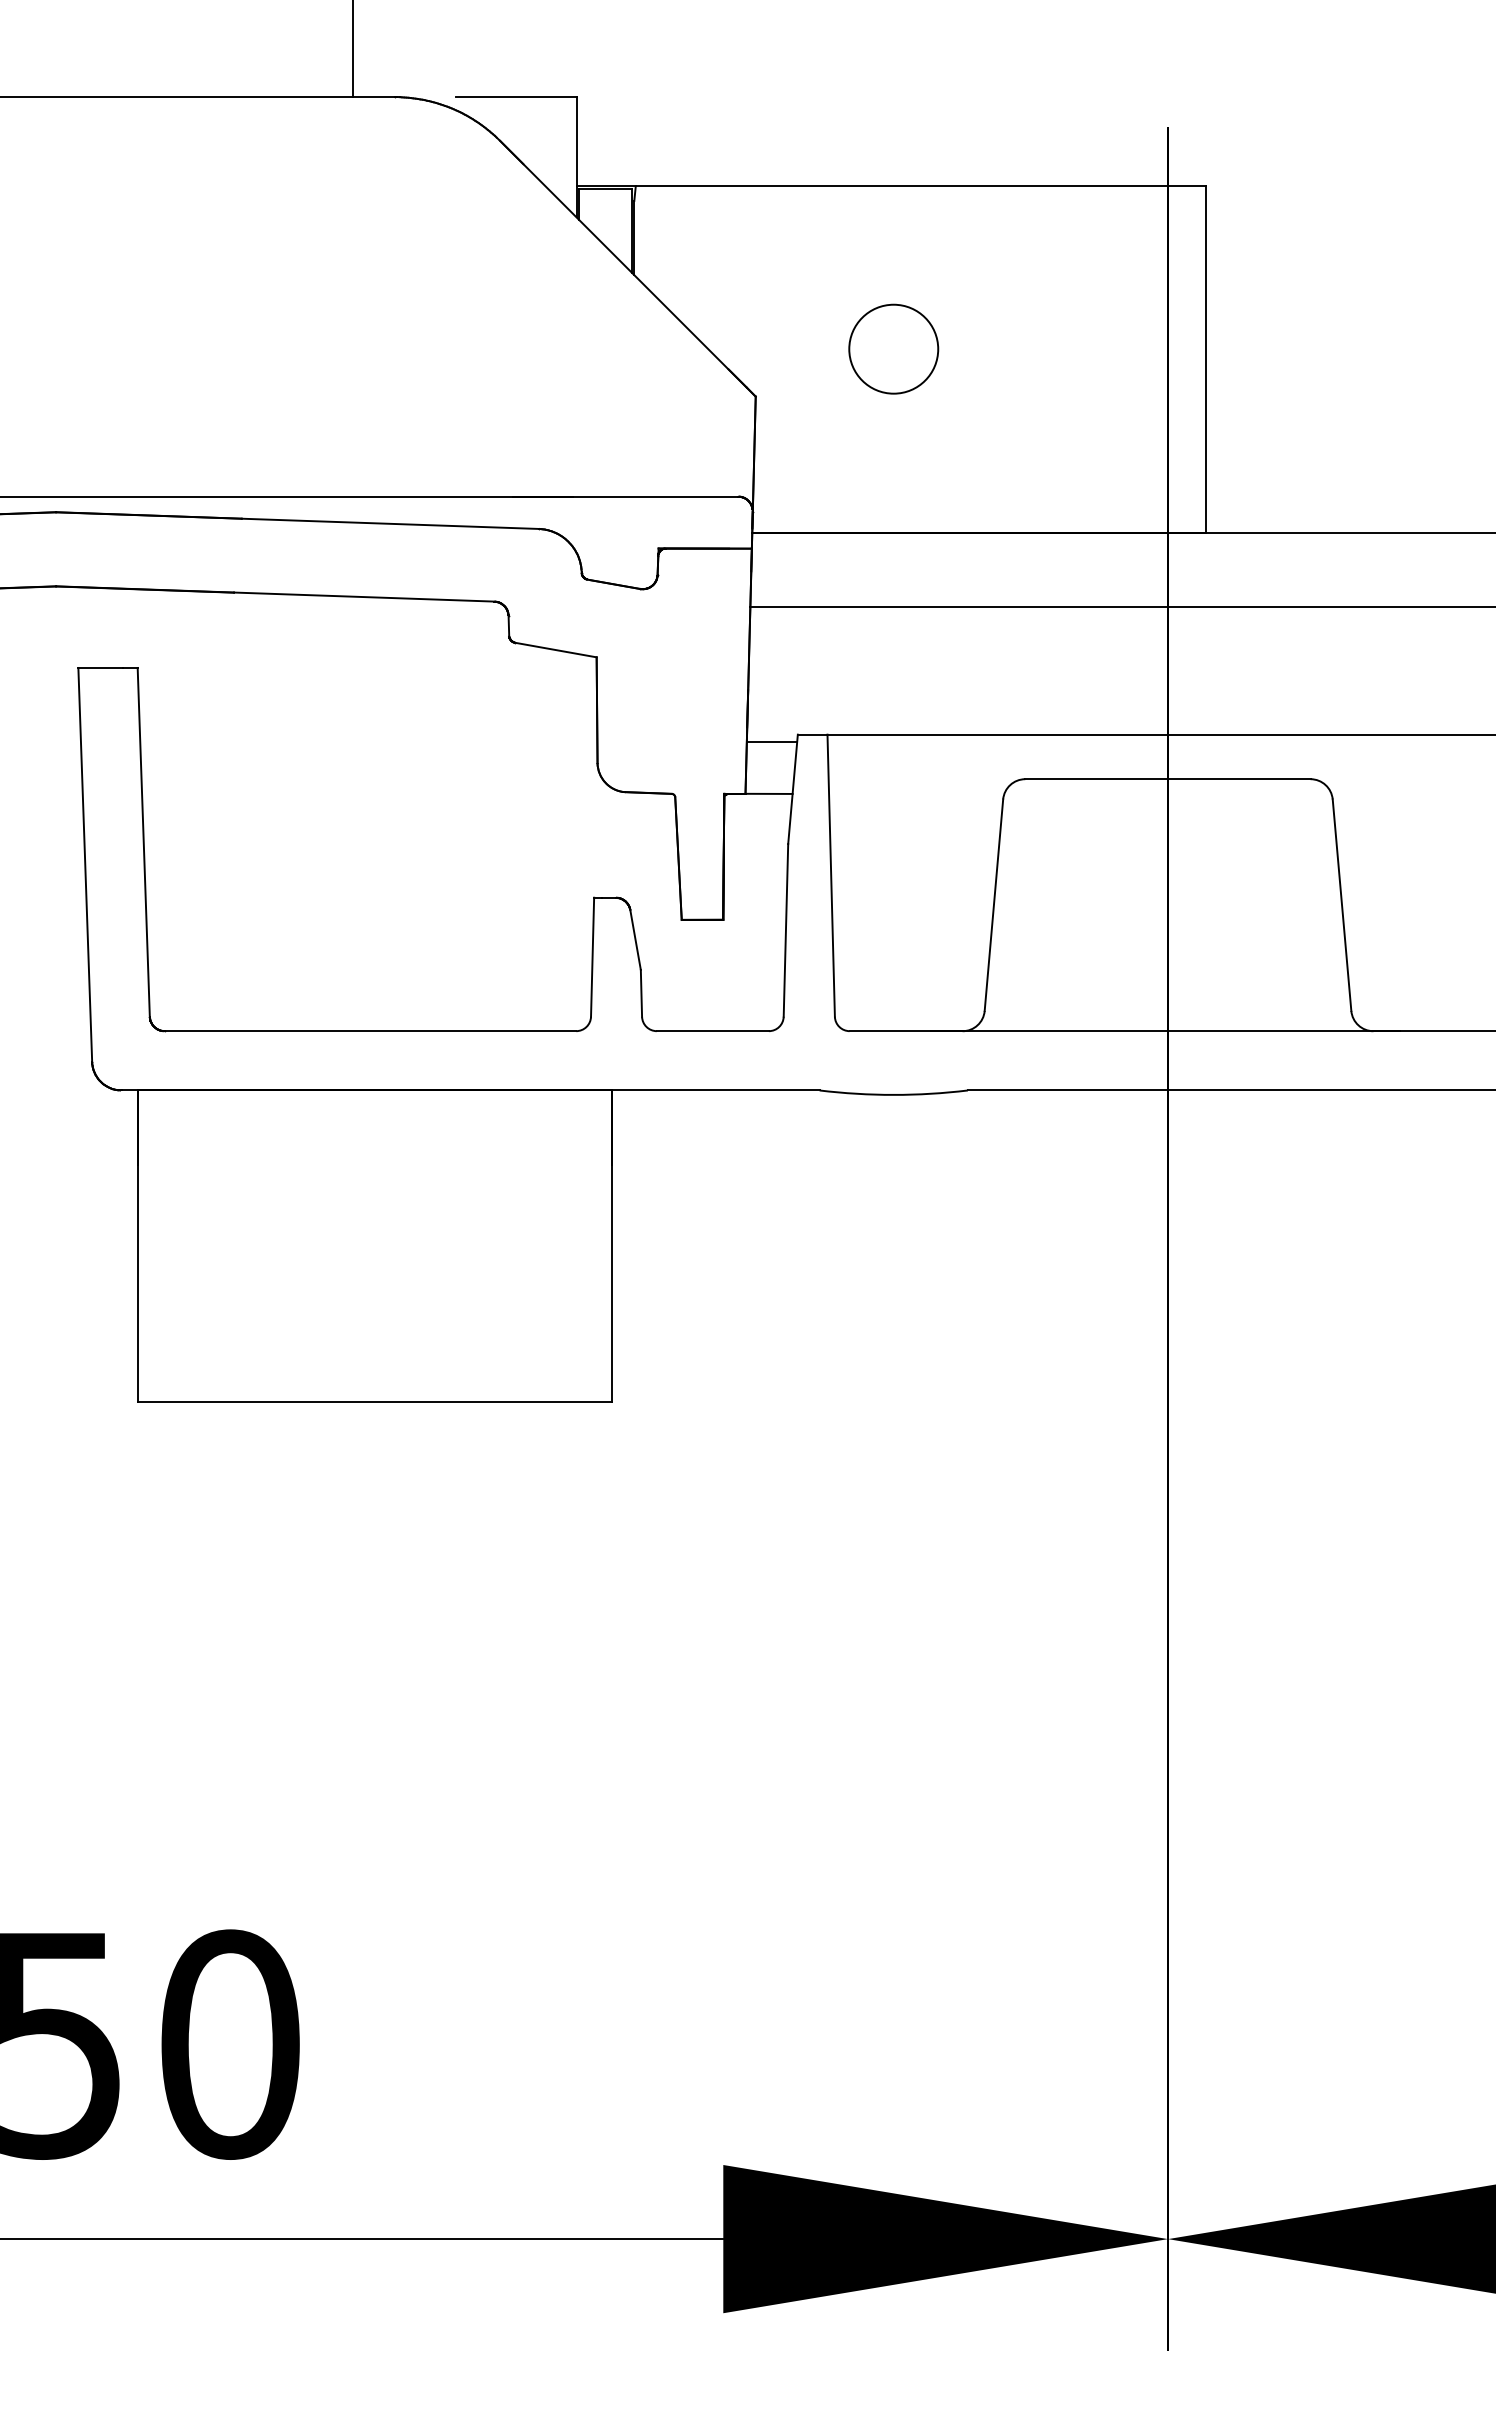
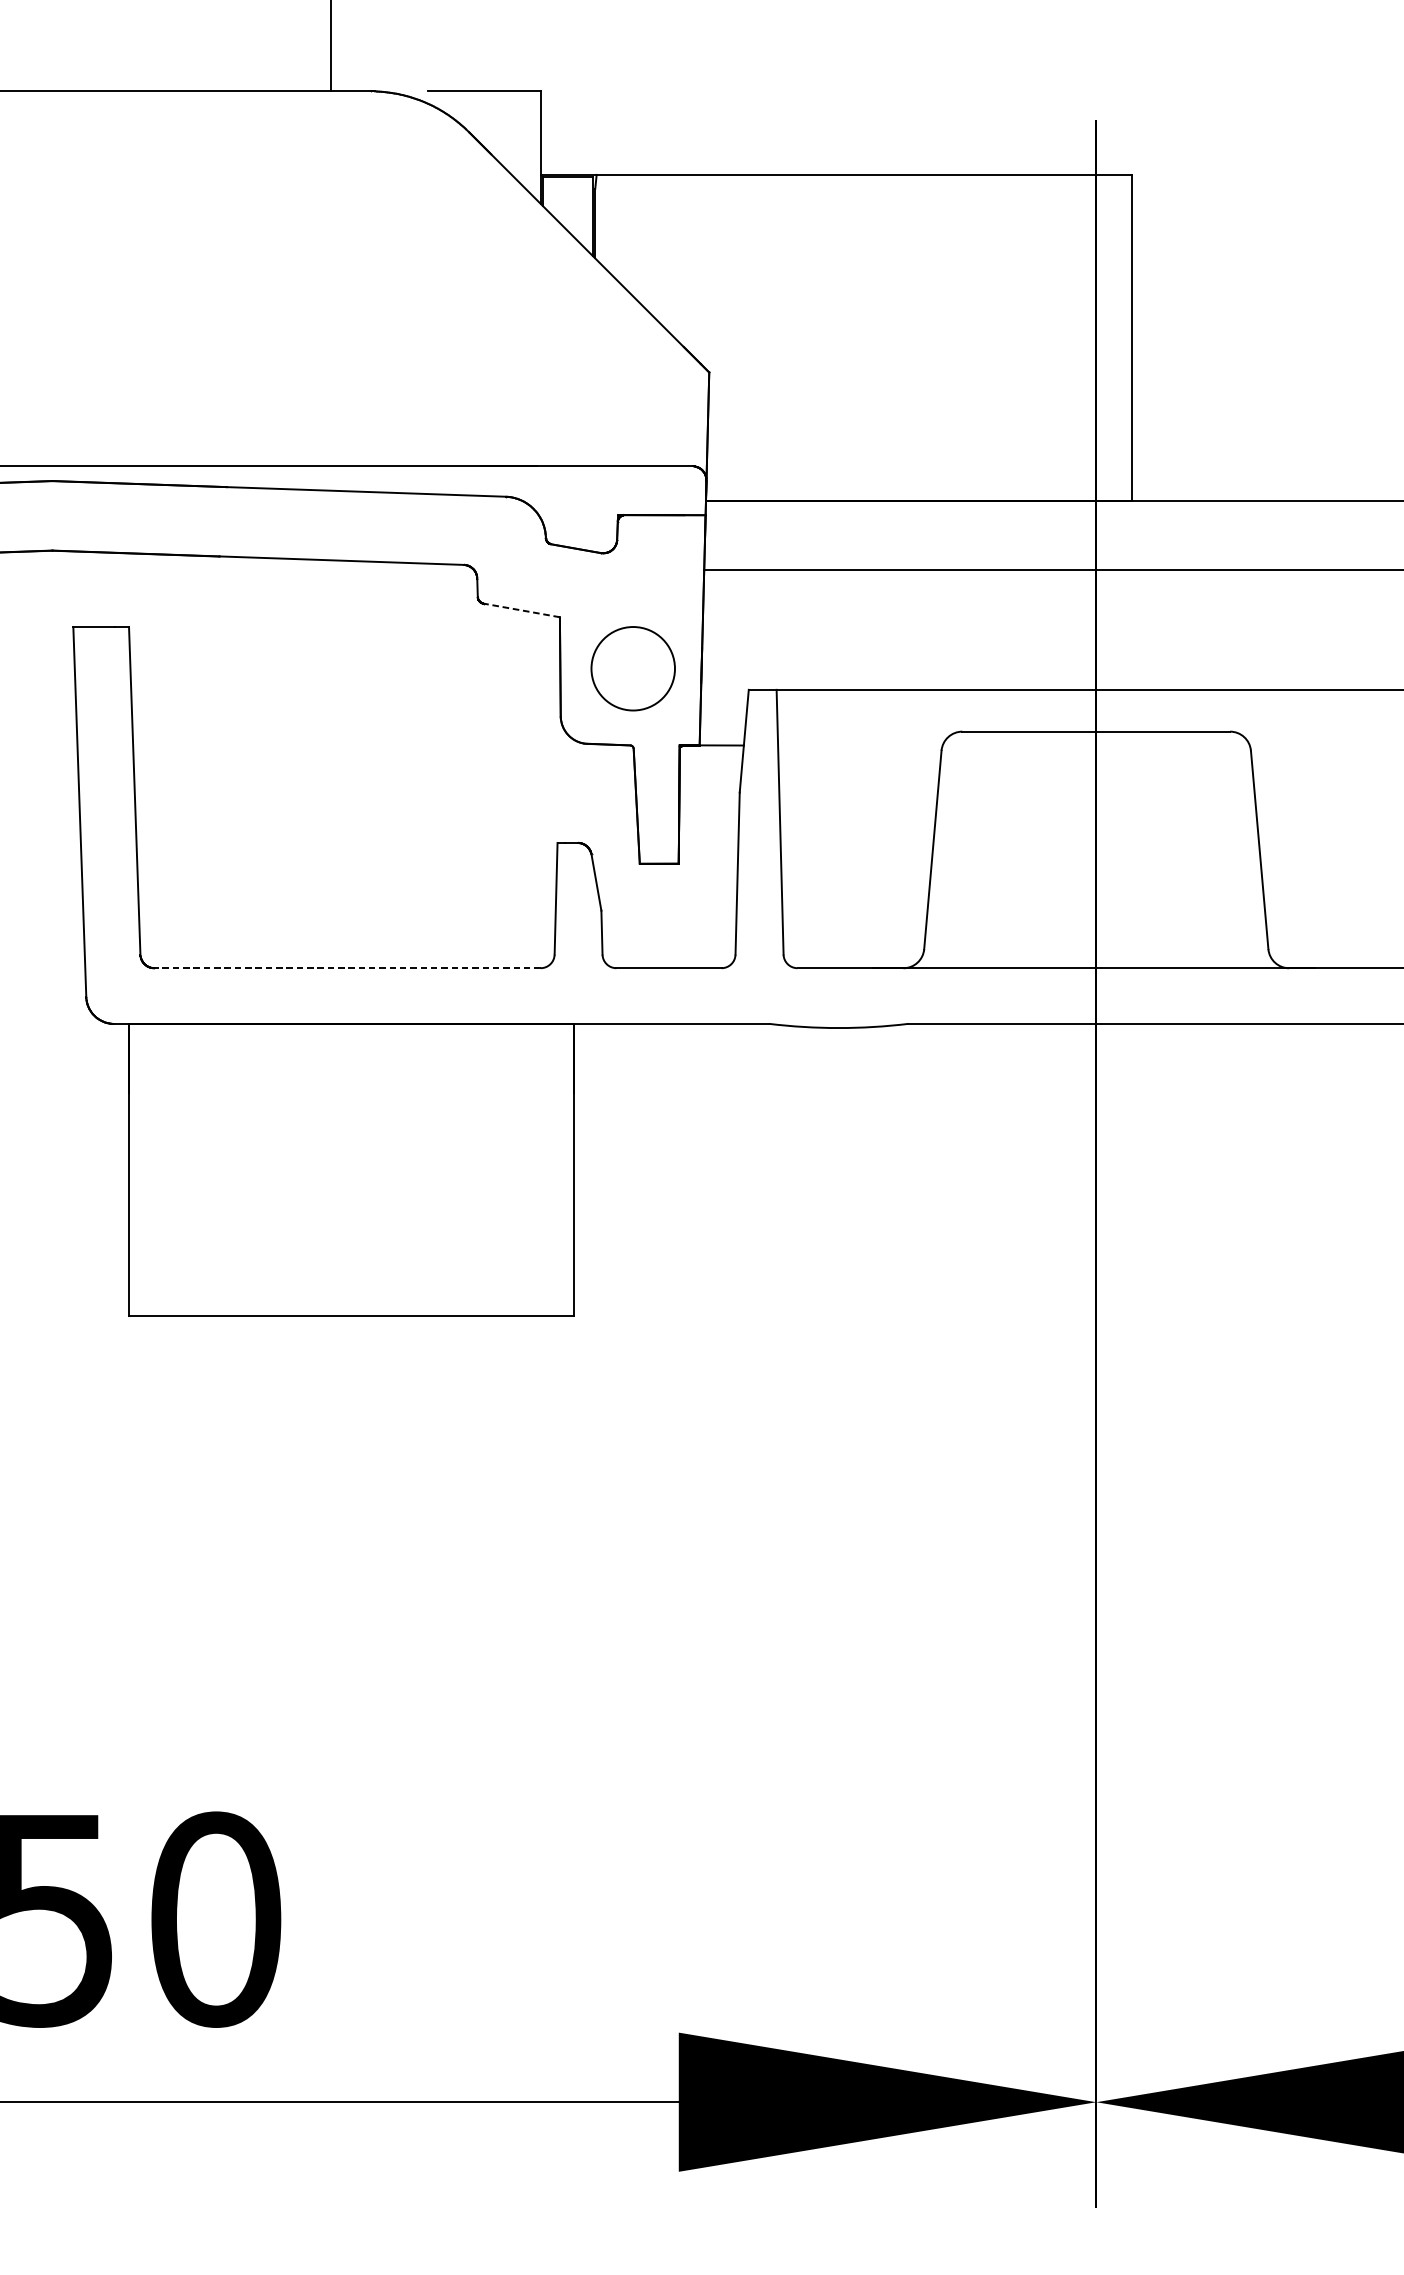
circle: (893, 348) -> (632, 668), moved
line: (555, 649) -> (521, 609), solid -> dashed
line: (771, 742) -> (724, 697), removed
line: (370, 1031) -> (347, 968), solid -> dashed

